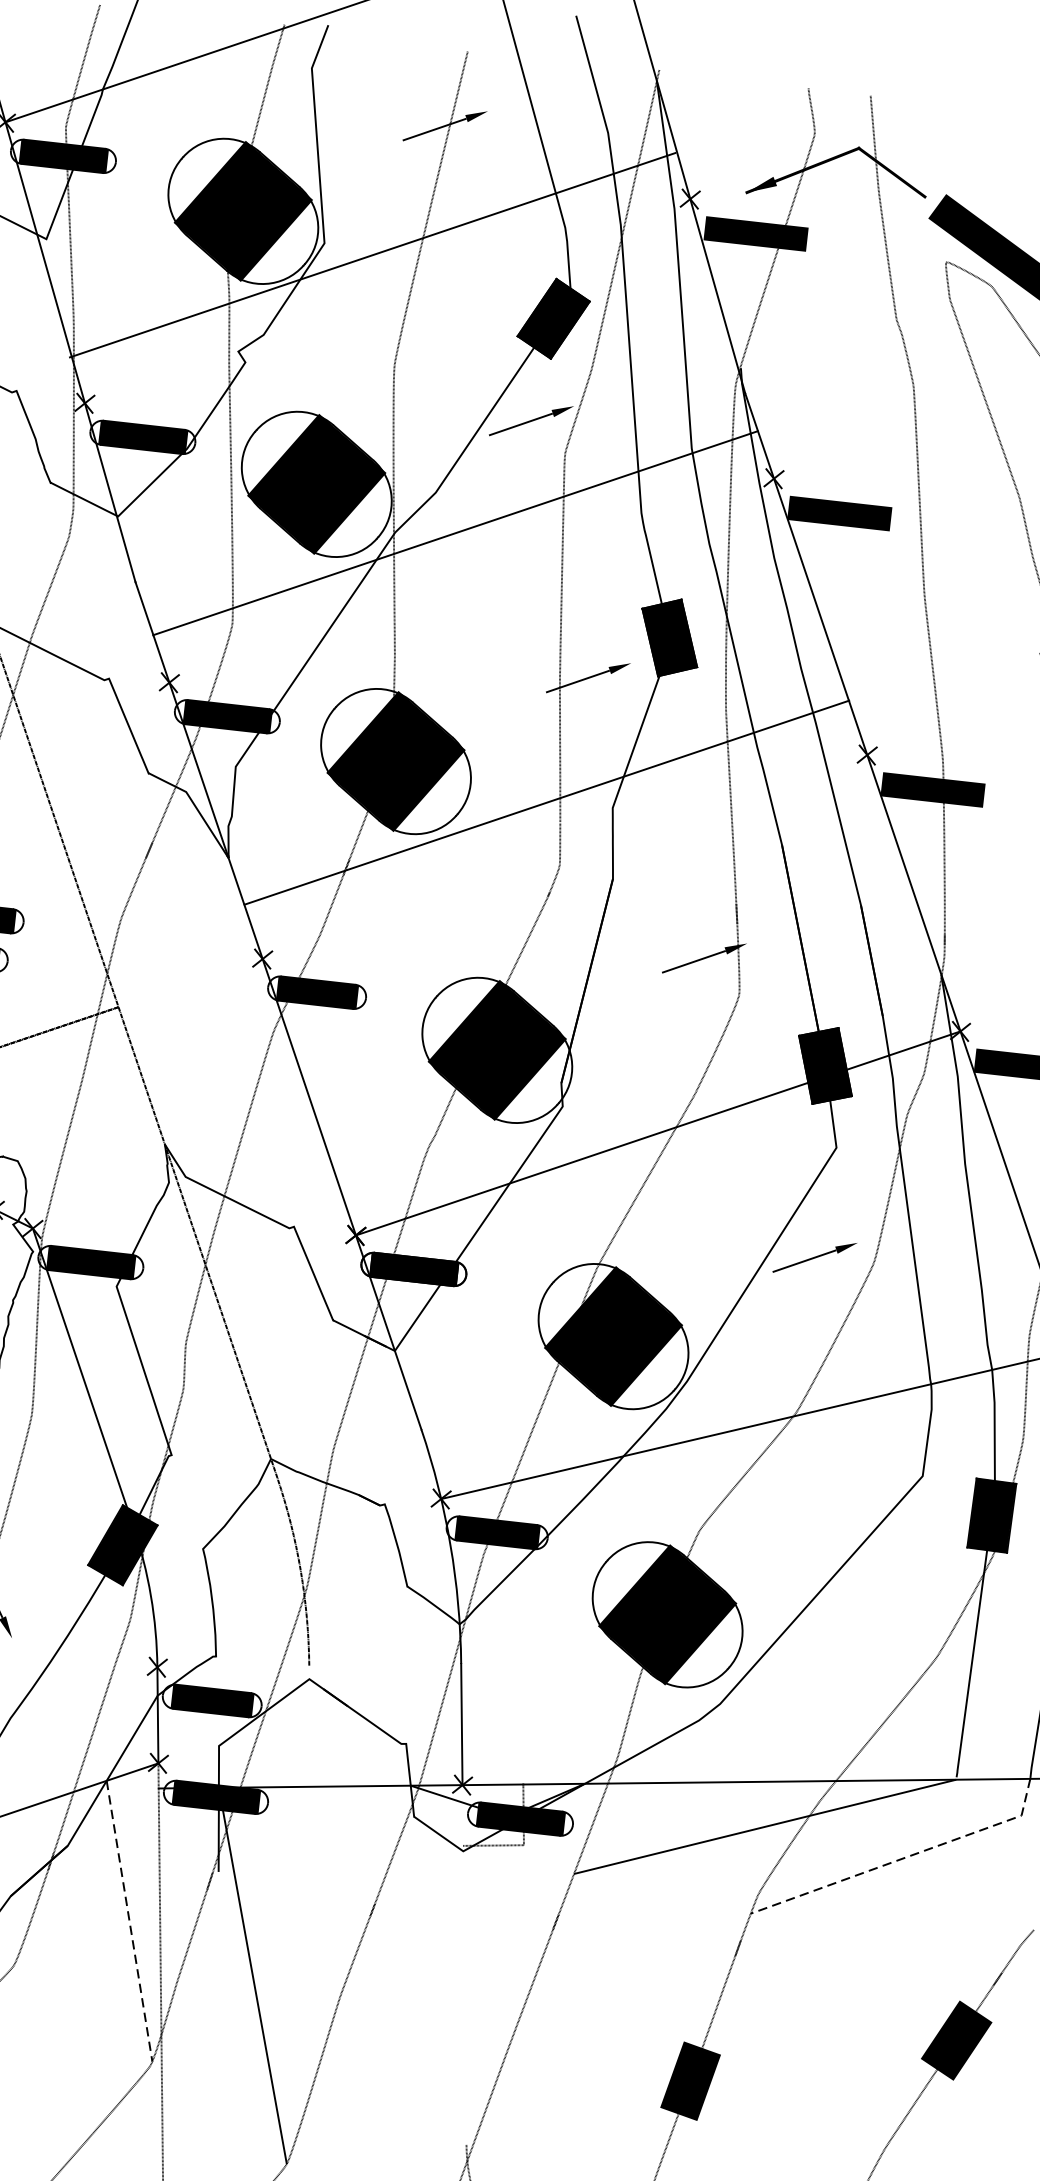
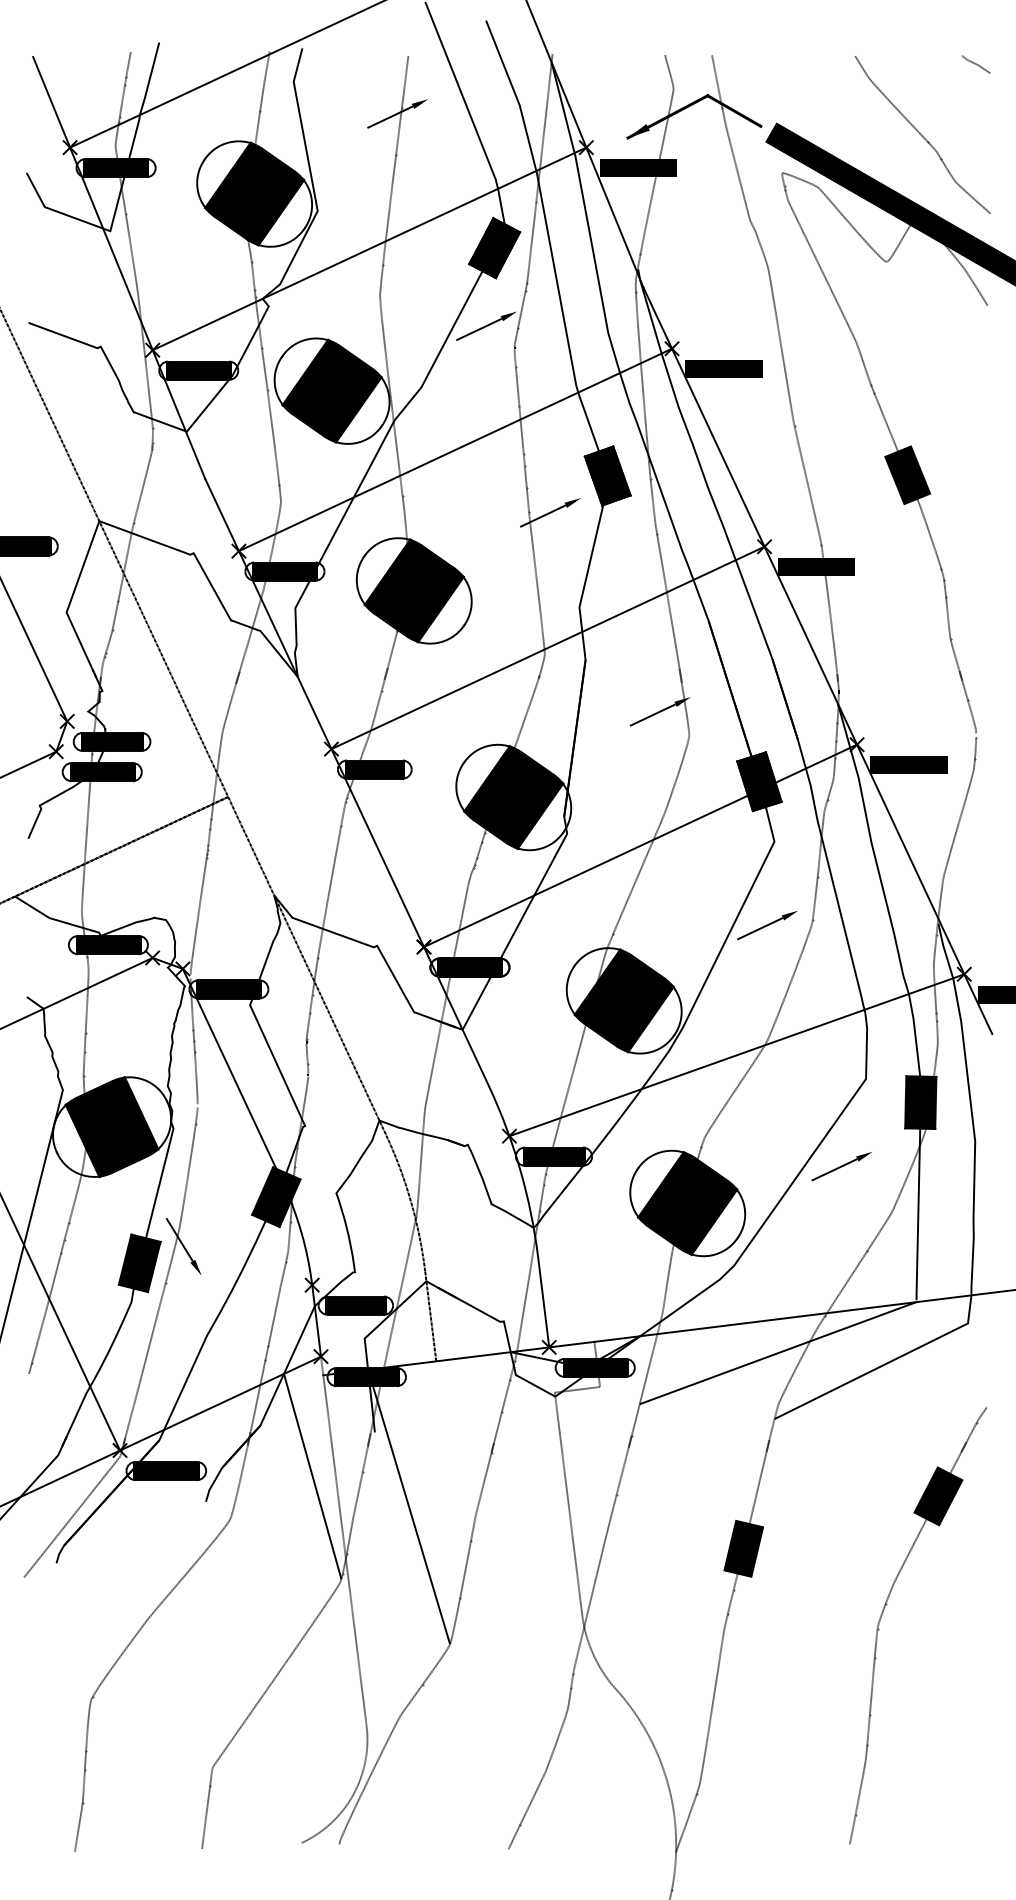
line: (372, 254) -> (369, 248), moved
line: (455, 532) -> (455, 449), moved
line: (546, 802) -> (547, 647), moved
part: (877, 1588) -> (841, 1166), added
line: (309, 1726) -> (430, 1316), added
line: (904, 1857) -> (884, 1364), dashed -> solid
line: (129, 1921) -> (312, 1476), dashed -> solid
line: (464, 1995) -> (568, 1503), added

